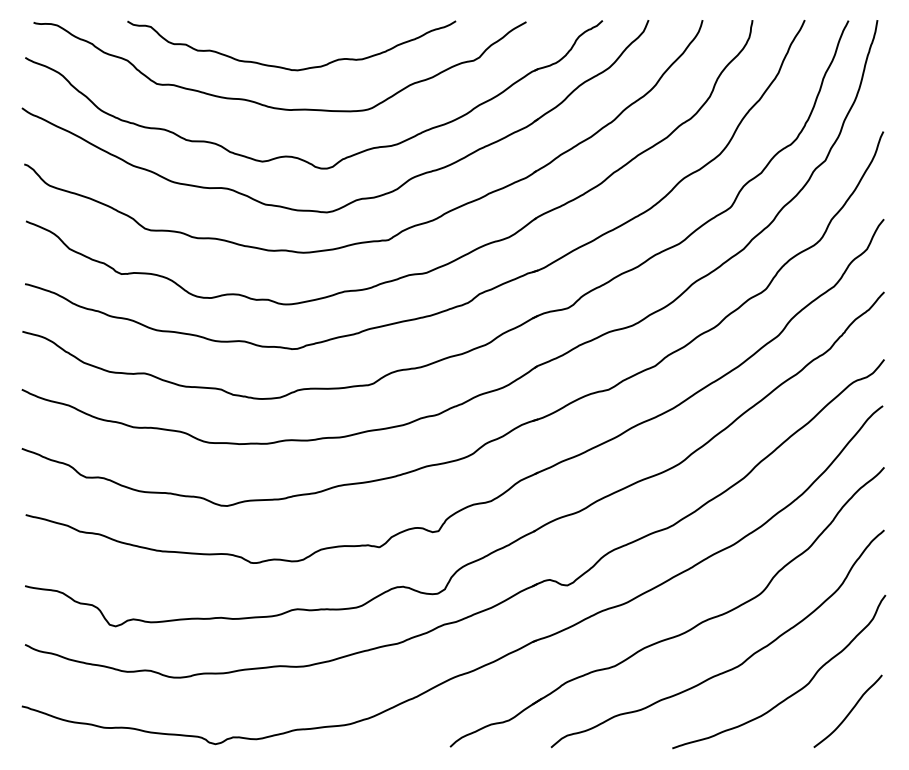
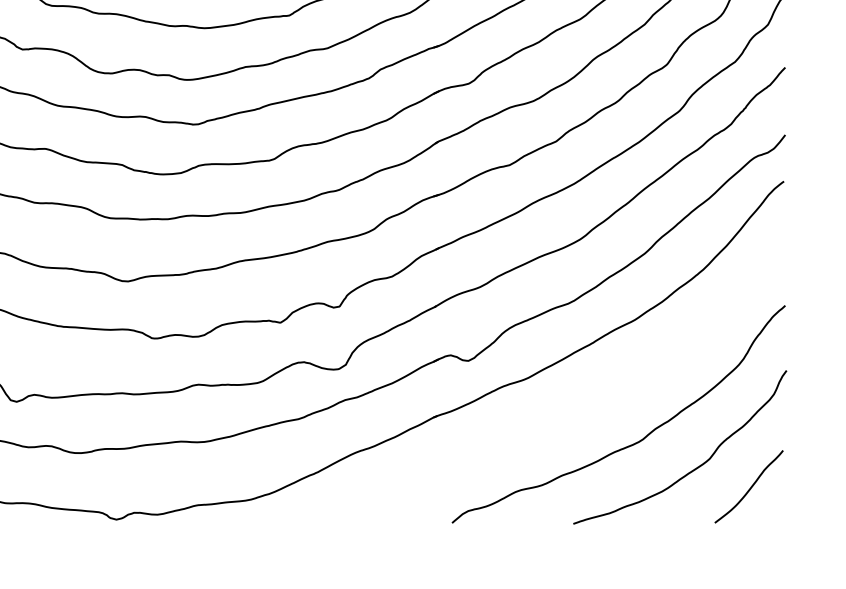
part: (675, 635) -> (576, 410), removed

